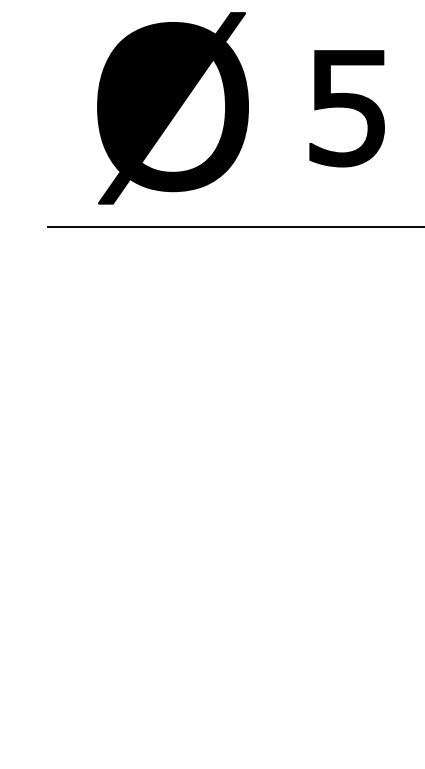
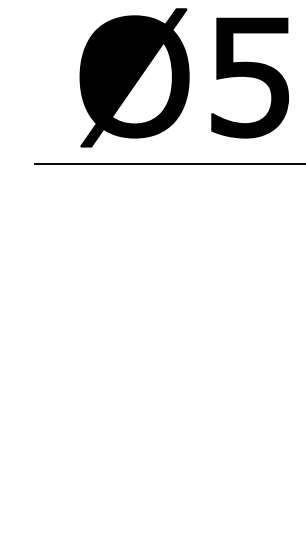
part: (172, 108) -> (134, 78), moved
part: (346, 108) -> (249, 78), size x1.43

